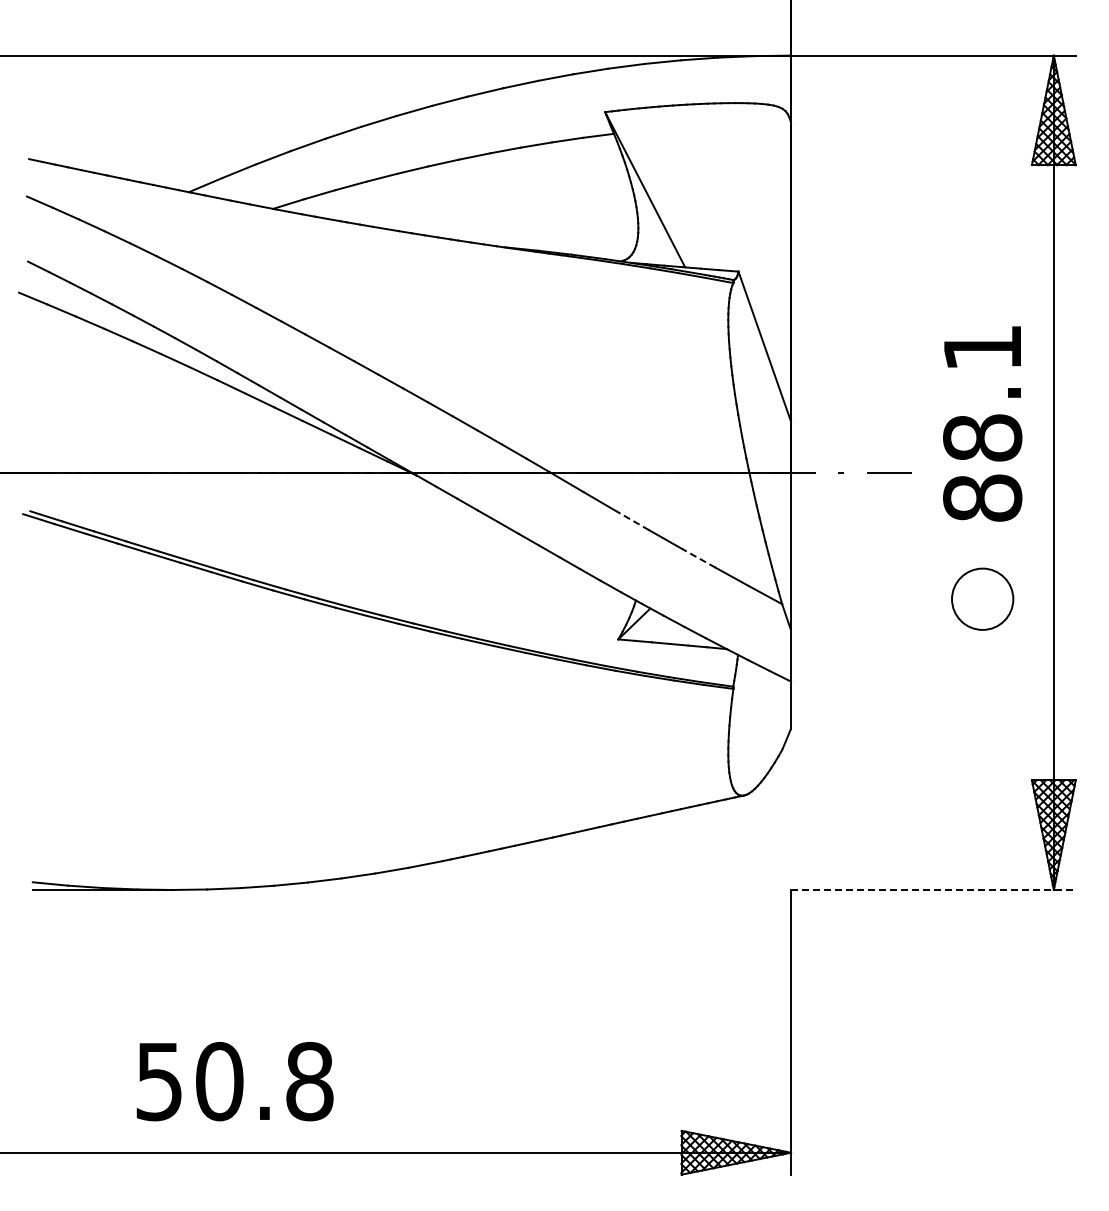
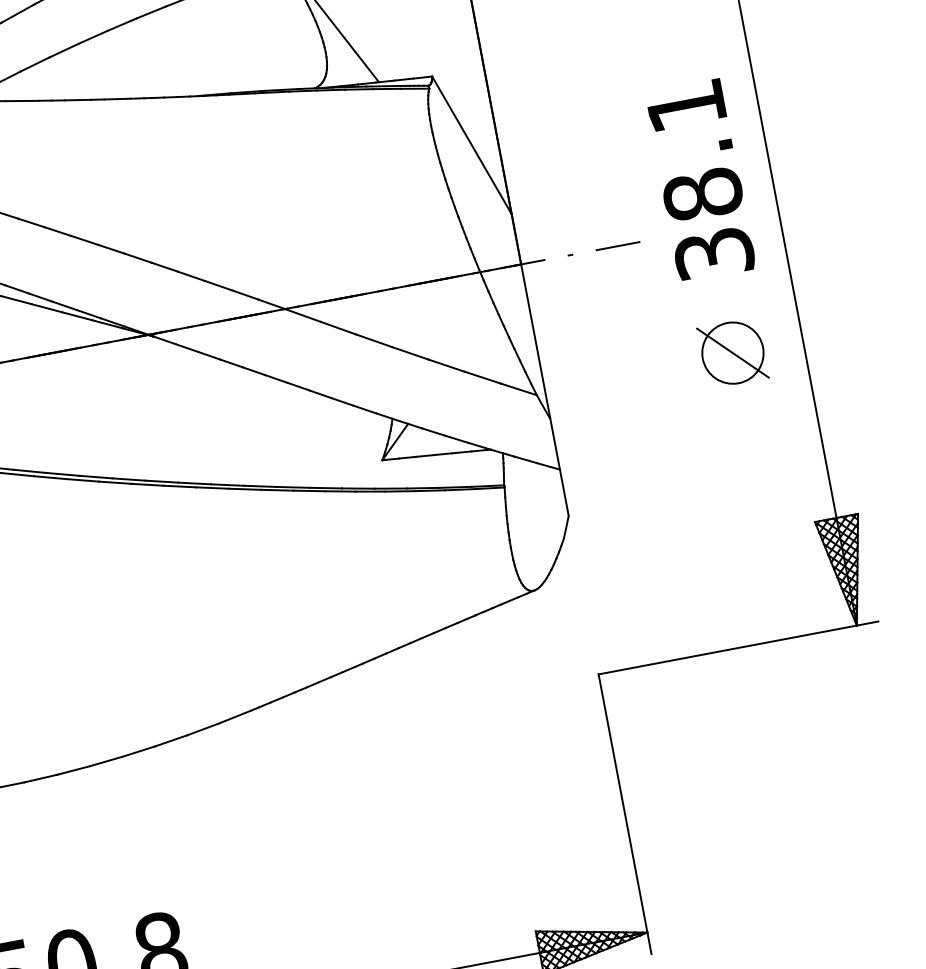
text: (982, 497) -> (713, 253), 88.1 -> 38.1
line: (632, 520) -> (374, 340), dashed -> solid
line: (698, 558) -> (446, 365), dashed -> solid
line: (982, 598) -> (732, 352), added
line: (933, 889) -> (738, 647), dashed -> solid

